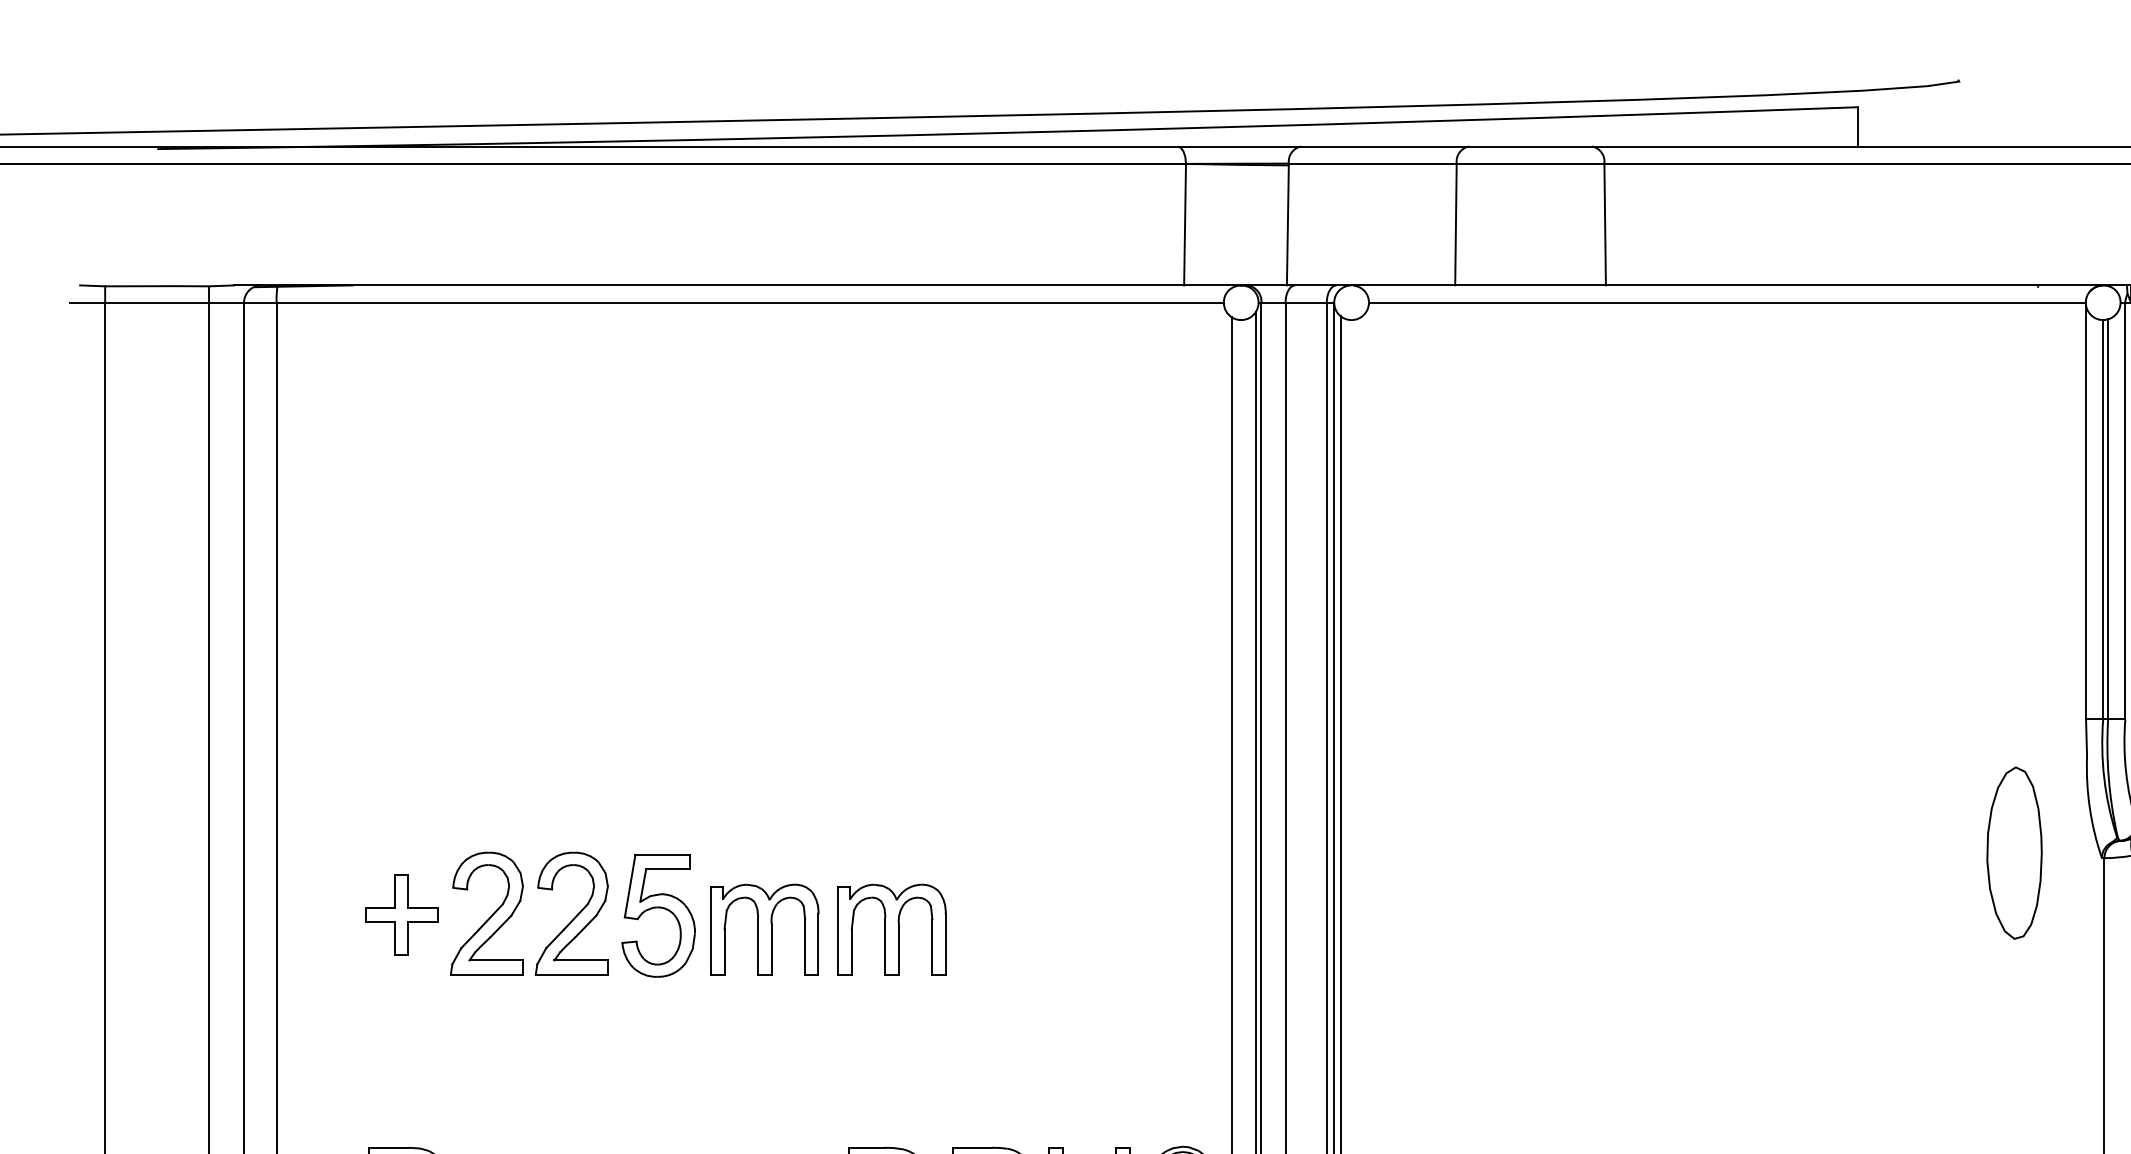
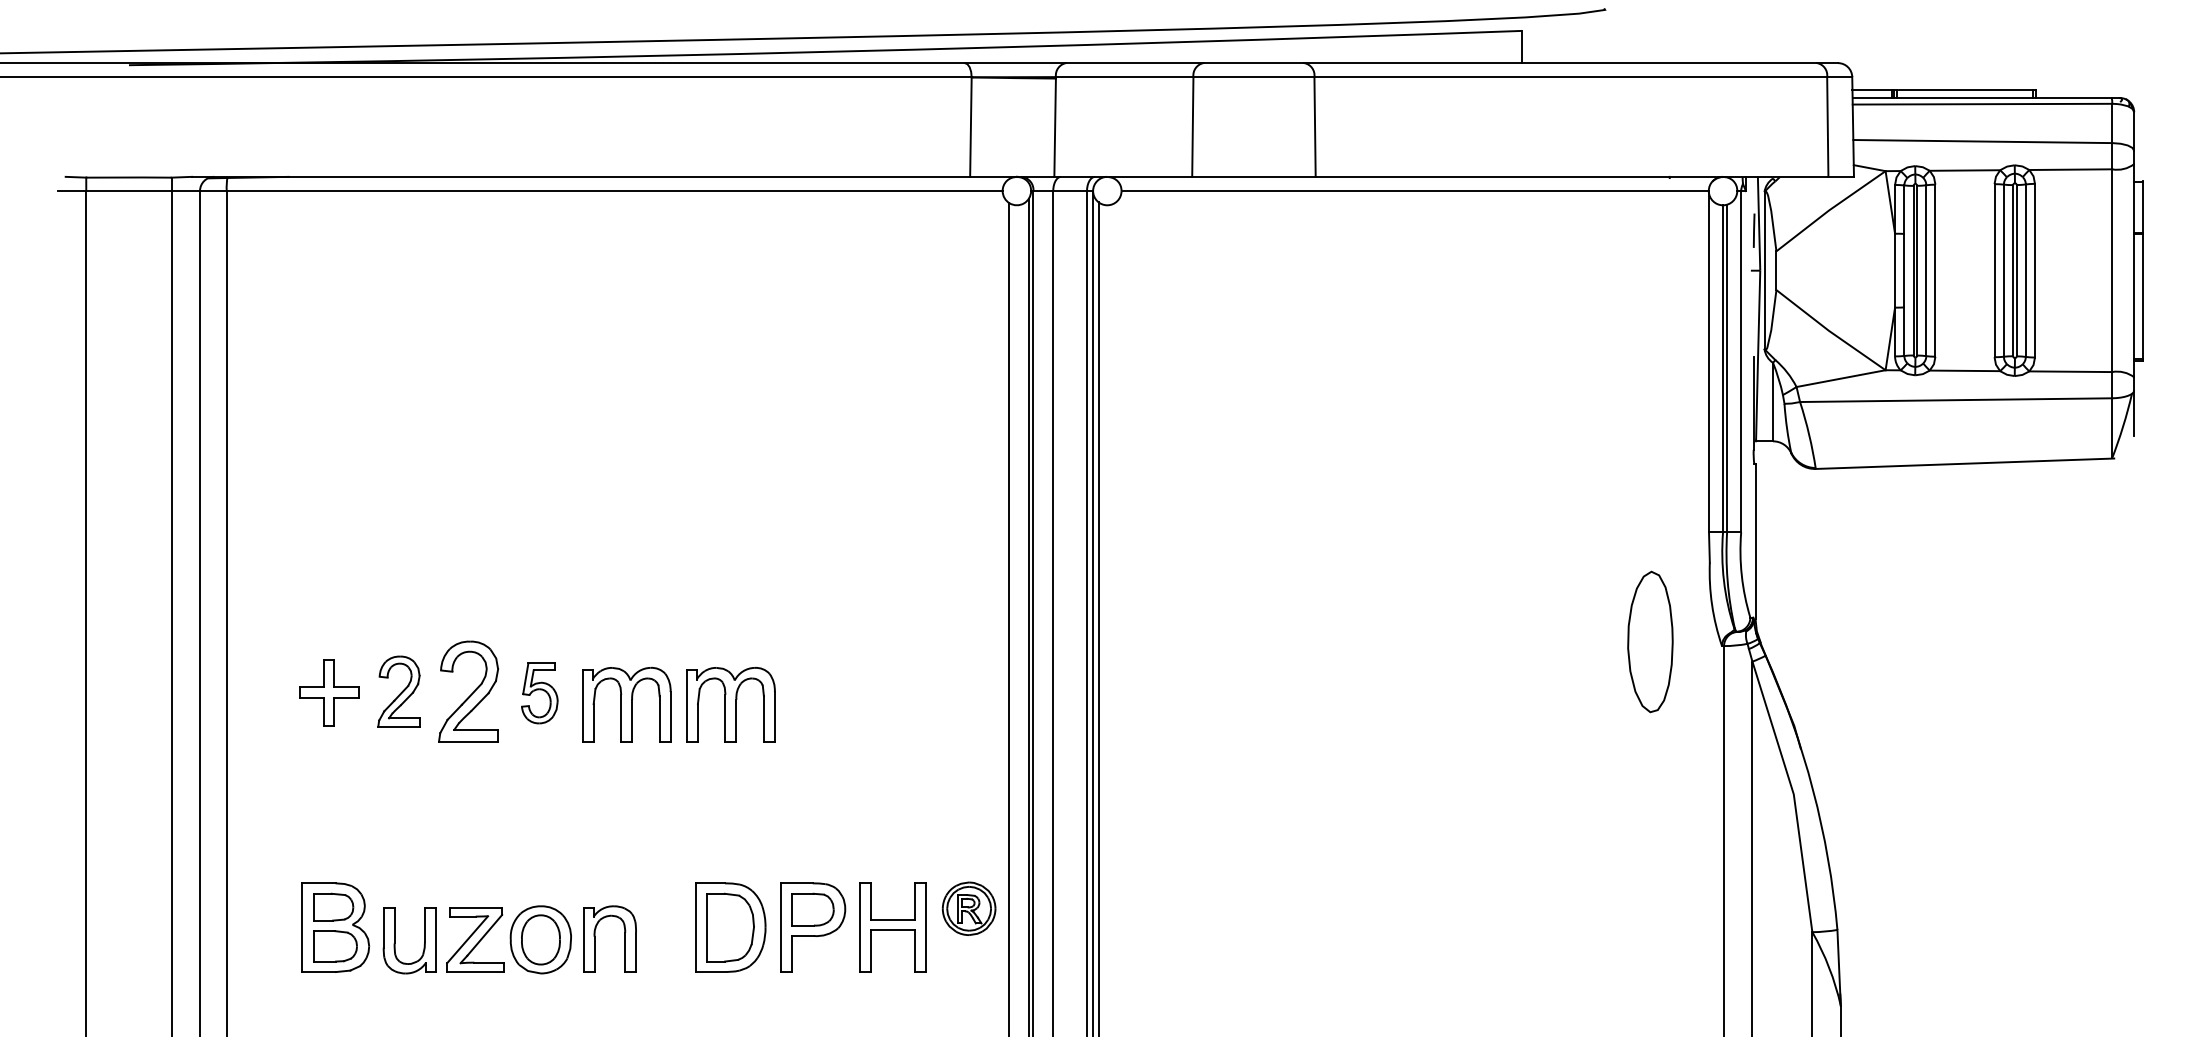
part: (486, 913) -> (398, 691), size x0.7
part: (658, 916) -> (539, 693), size x0.6

